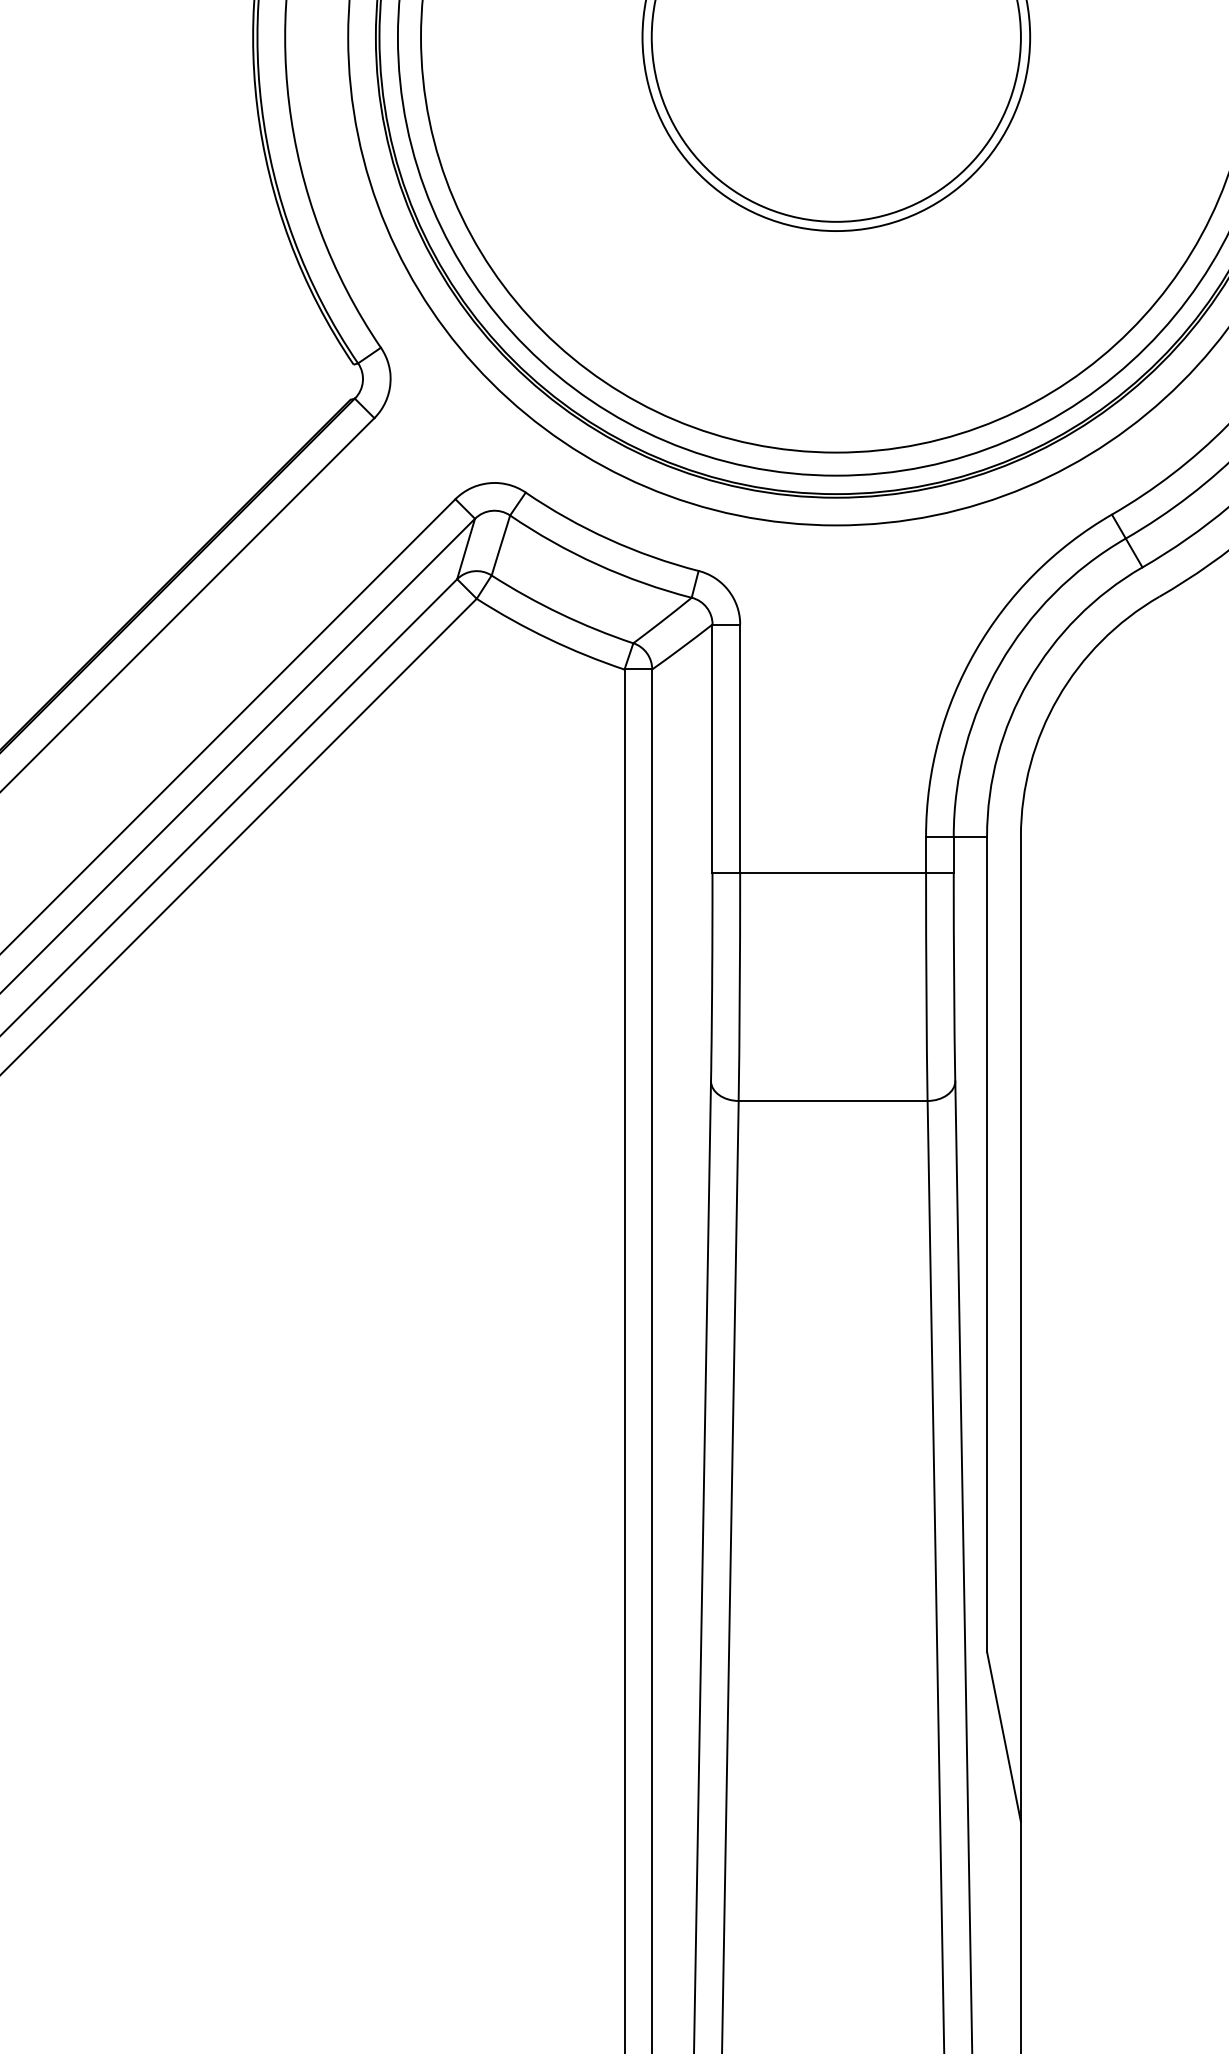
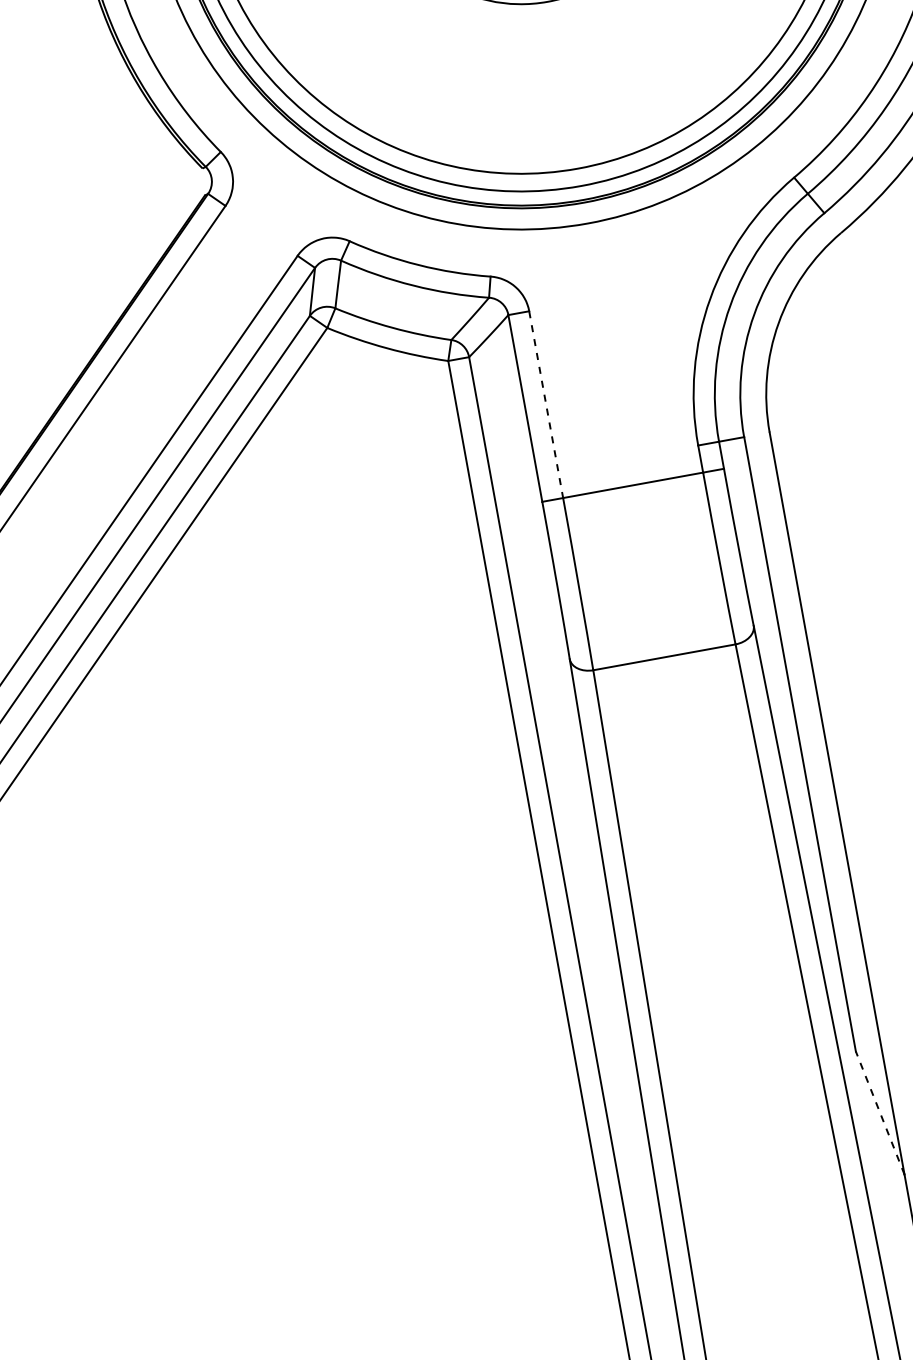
line: (740, 748) -> (546, 404), solid -> dashed
line: (1003, 1736) -> (879, 1112), solid -> dashed

